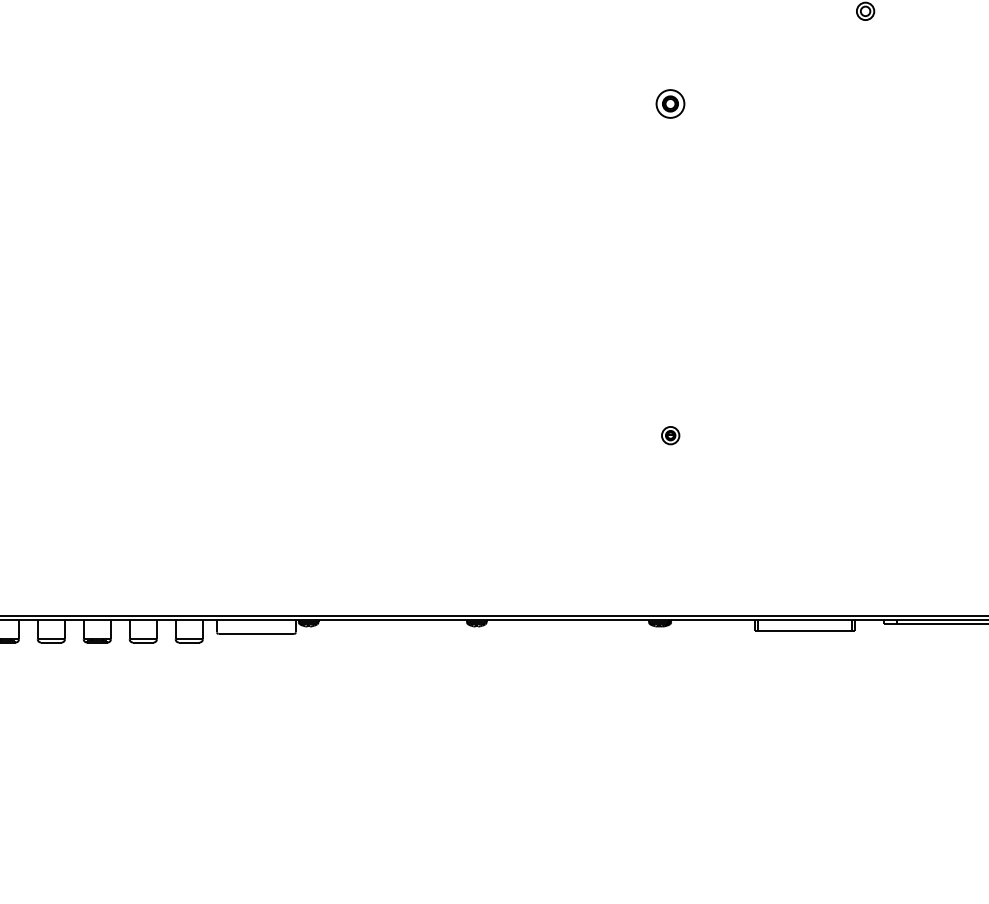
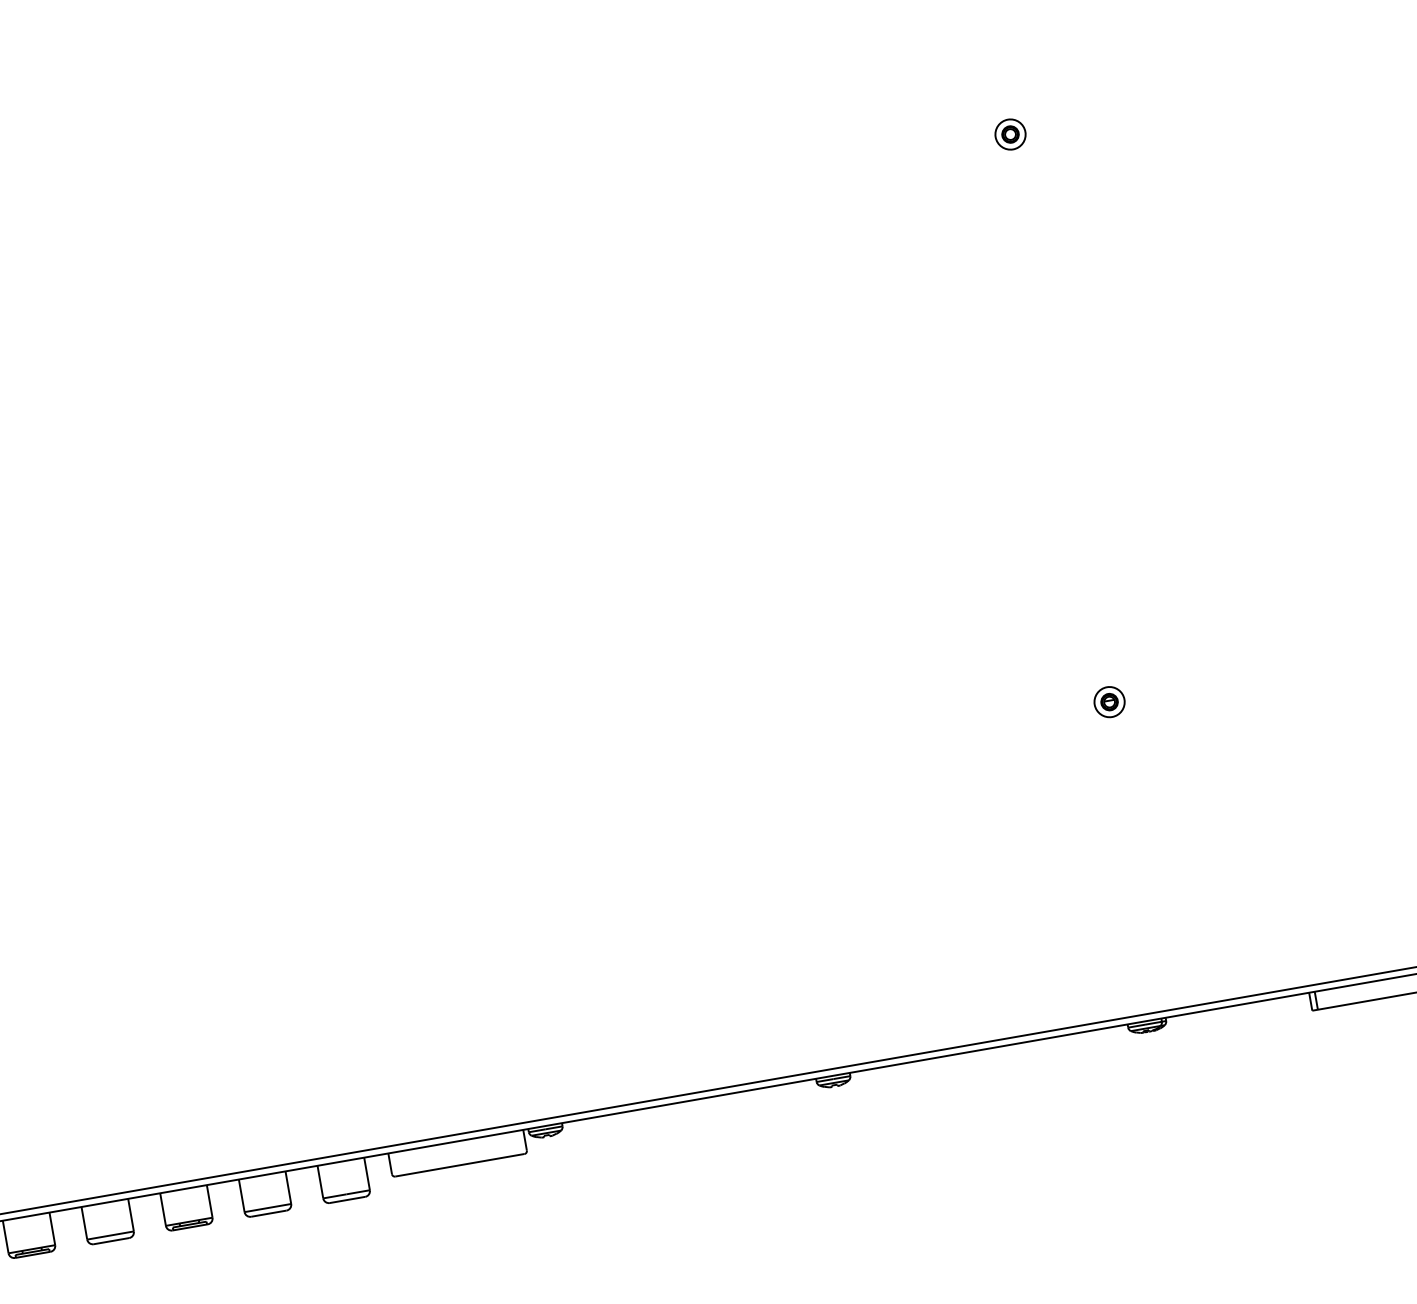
part: (670, 103) -> (1010, 133), size x0.62

